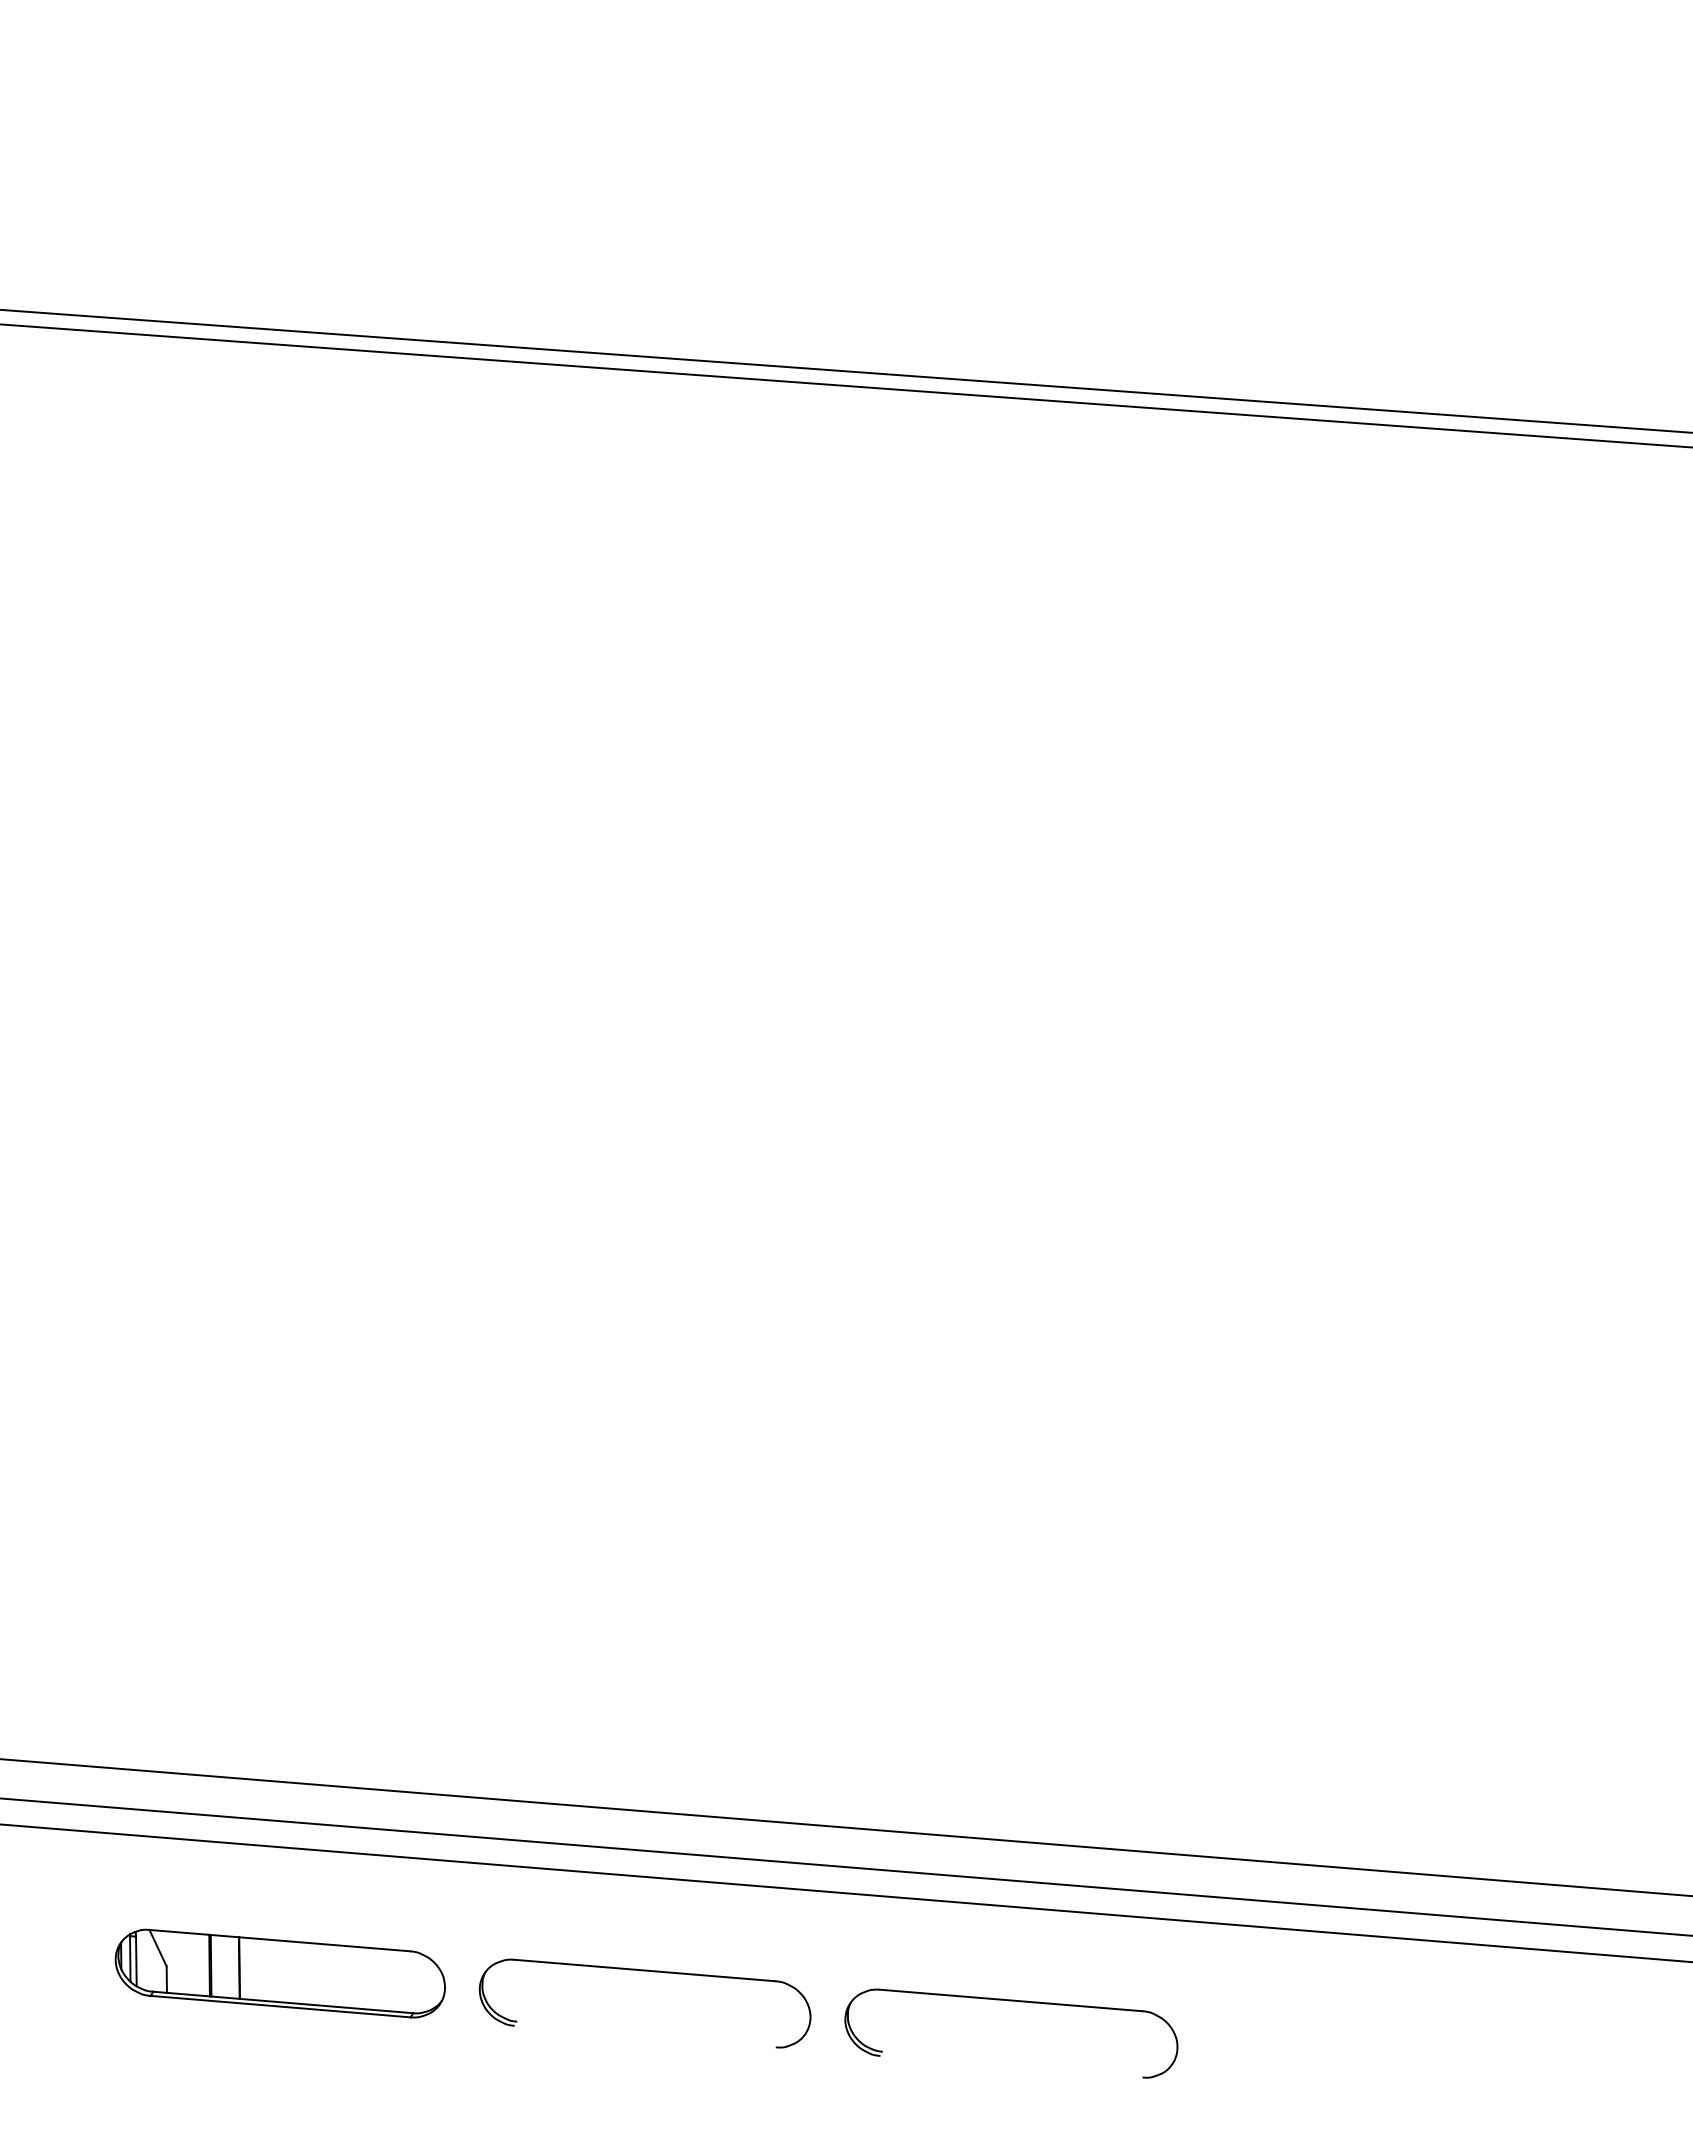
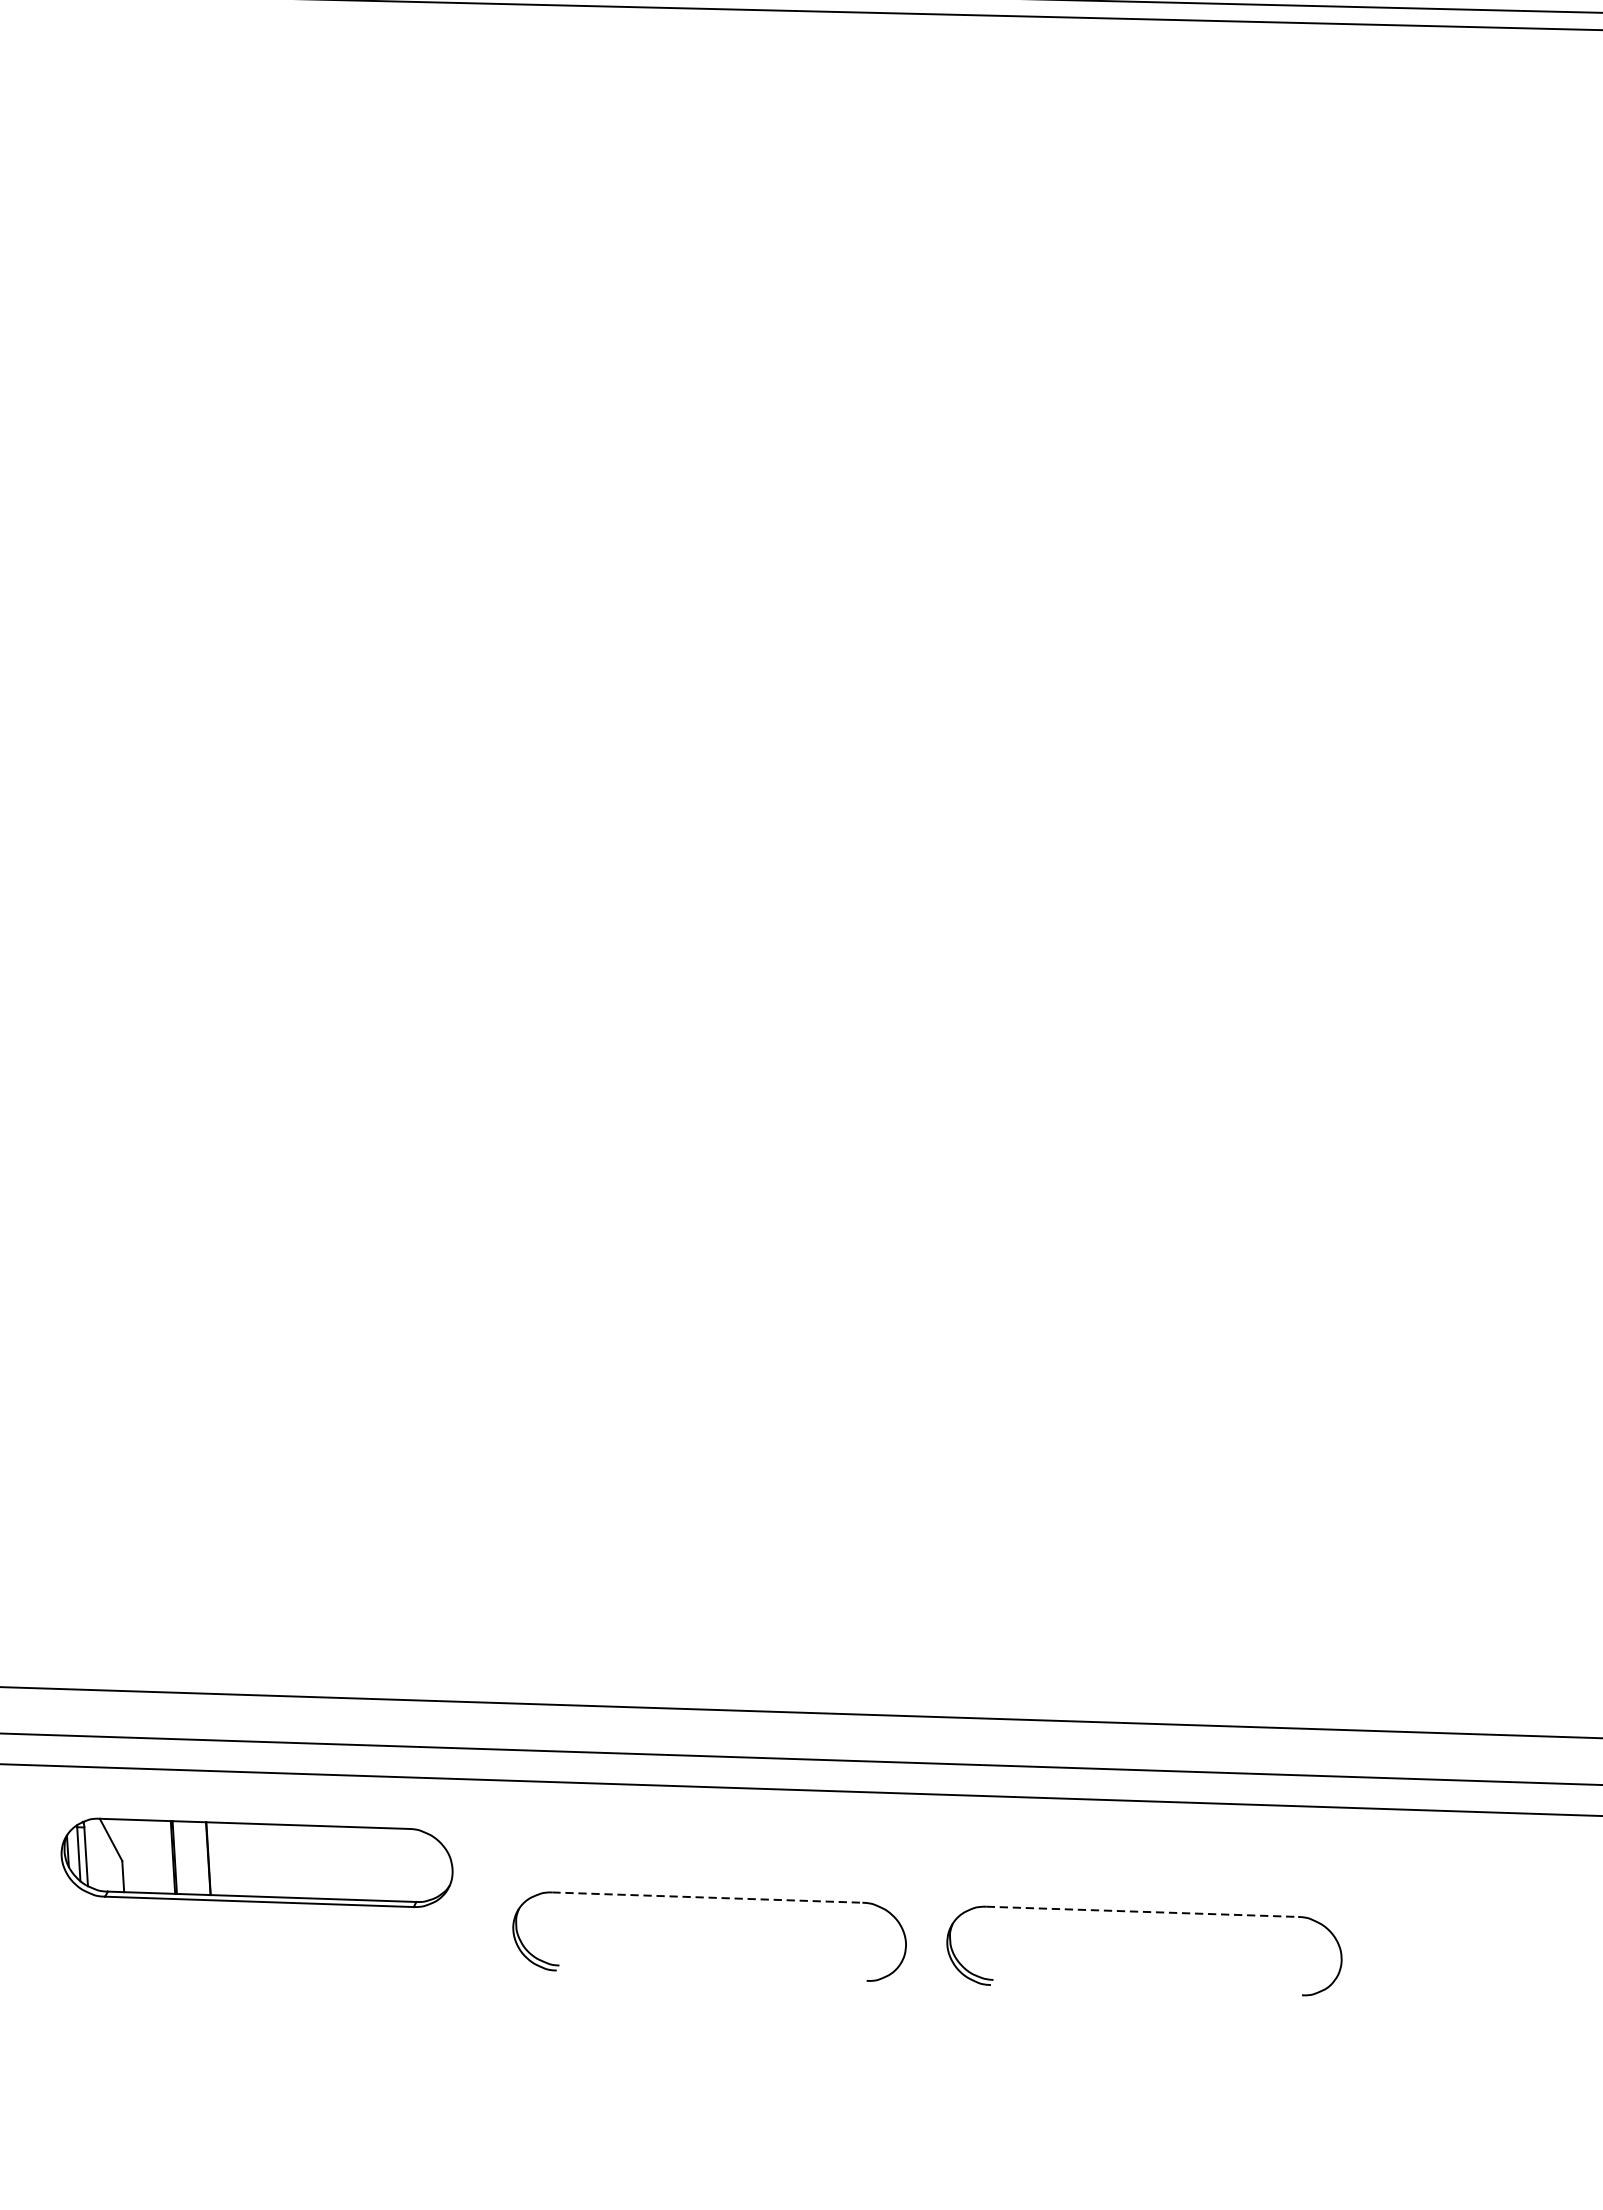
line: (645, 1970) -> (708, 1897), solid -> dashed
part: (279, 1973) -> (256, 1862), moved
line: (1011, 2000) -> (1142, 1911), solid -> dashed

